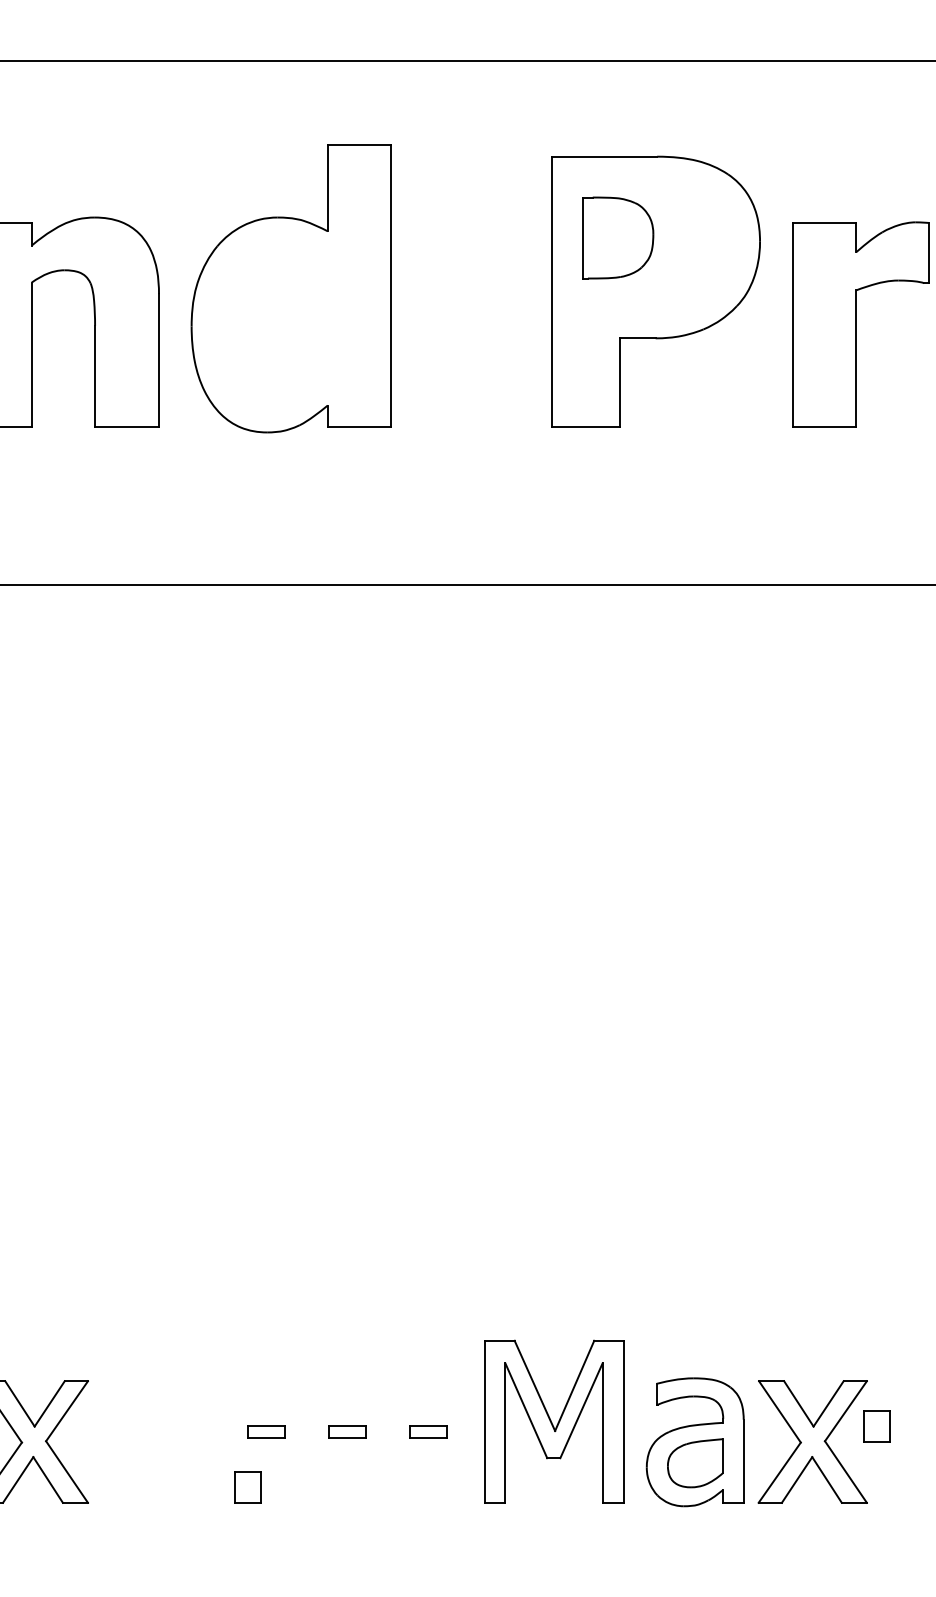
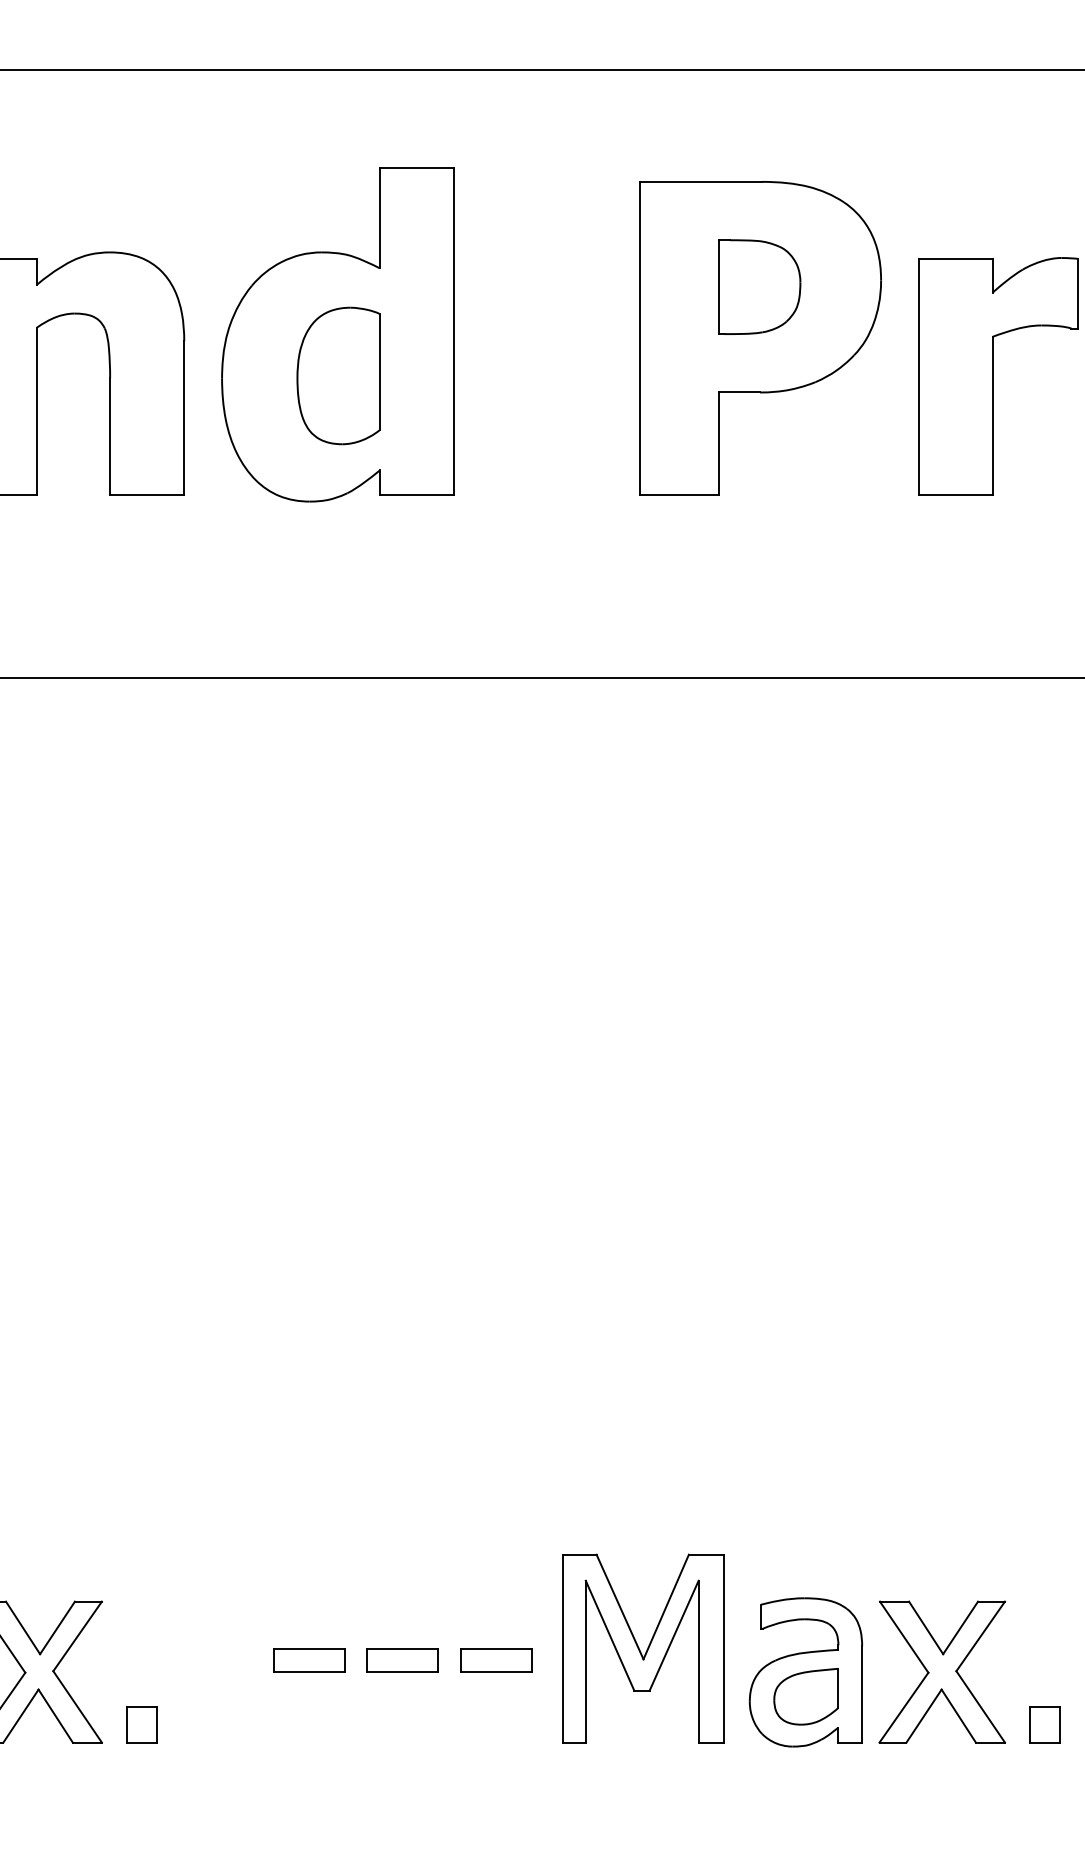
part: (618, 237) -> (759, 286), moved
part: (292, 323) -> (338, 375), added
part: (875, 1425) -> (1044, 1724), moved
part: (267, 1432) -> (309, 1660), size x1.67
part: (347, 1432) -> (402, 1660), size x1.67
part: (428, 1432) -> (496, 1660), size x1.67
part: (247, 1487) -> (141, 1724), moved

